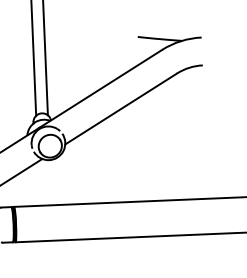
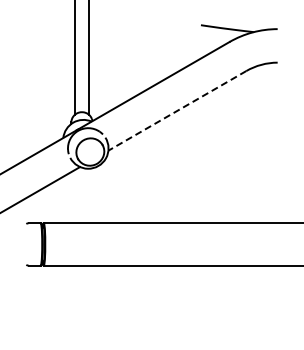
line: (121, 108) -> (177, 110), solid -> dashed

